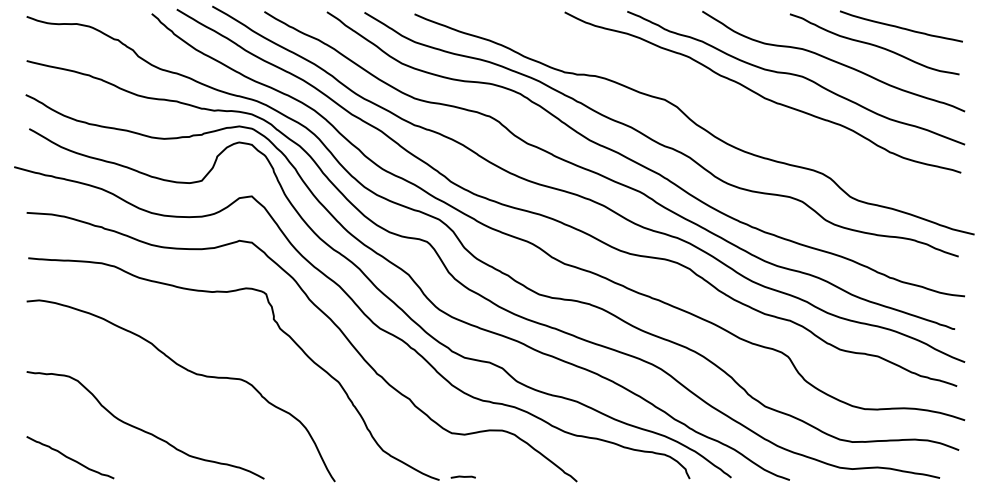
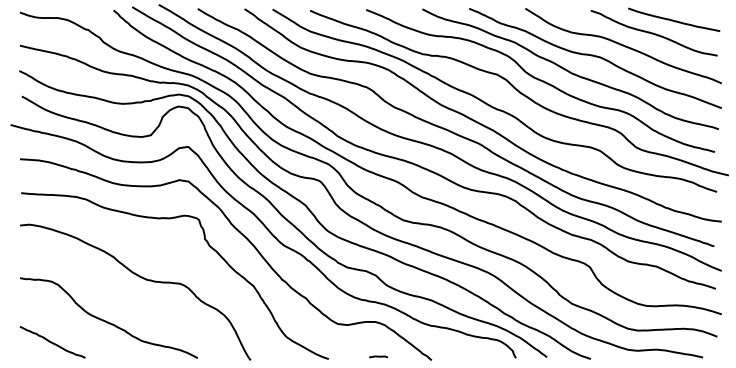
curve: (722, 107) -> (540, 80), added
line: (463, 476) -> (378, 356), moved

